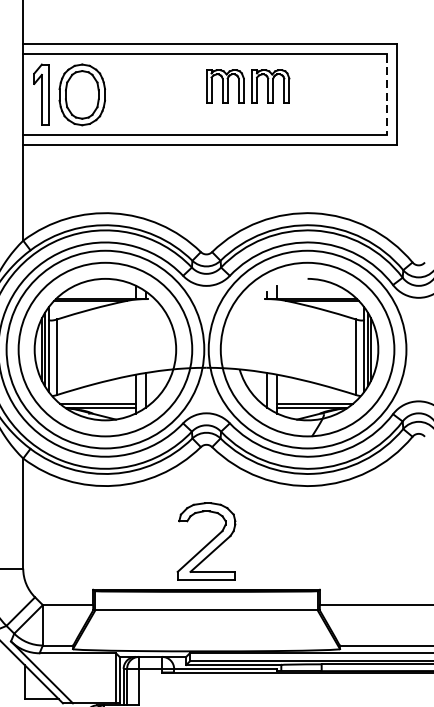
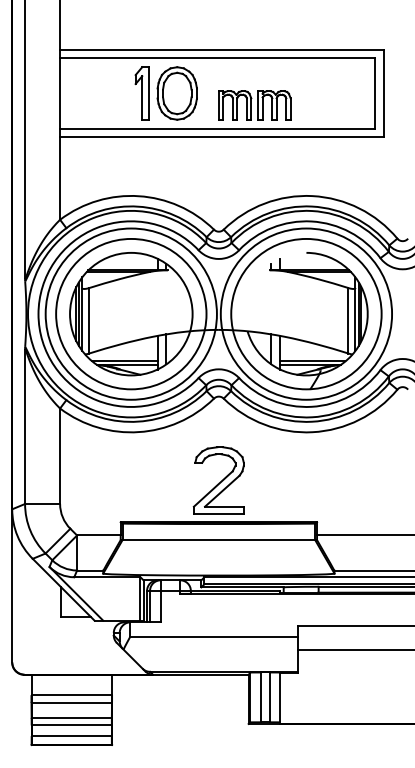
part: (247, 86) -> (254, 105), moved
part: (68, 94) -> (165, 93), moved
line: (387, 96) -> (375, 94), dashed -> solid

